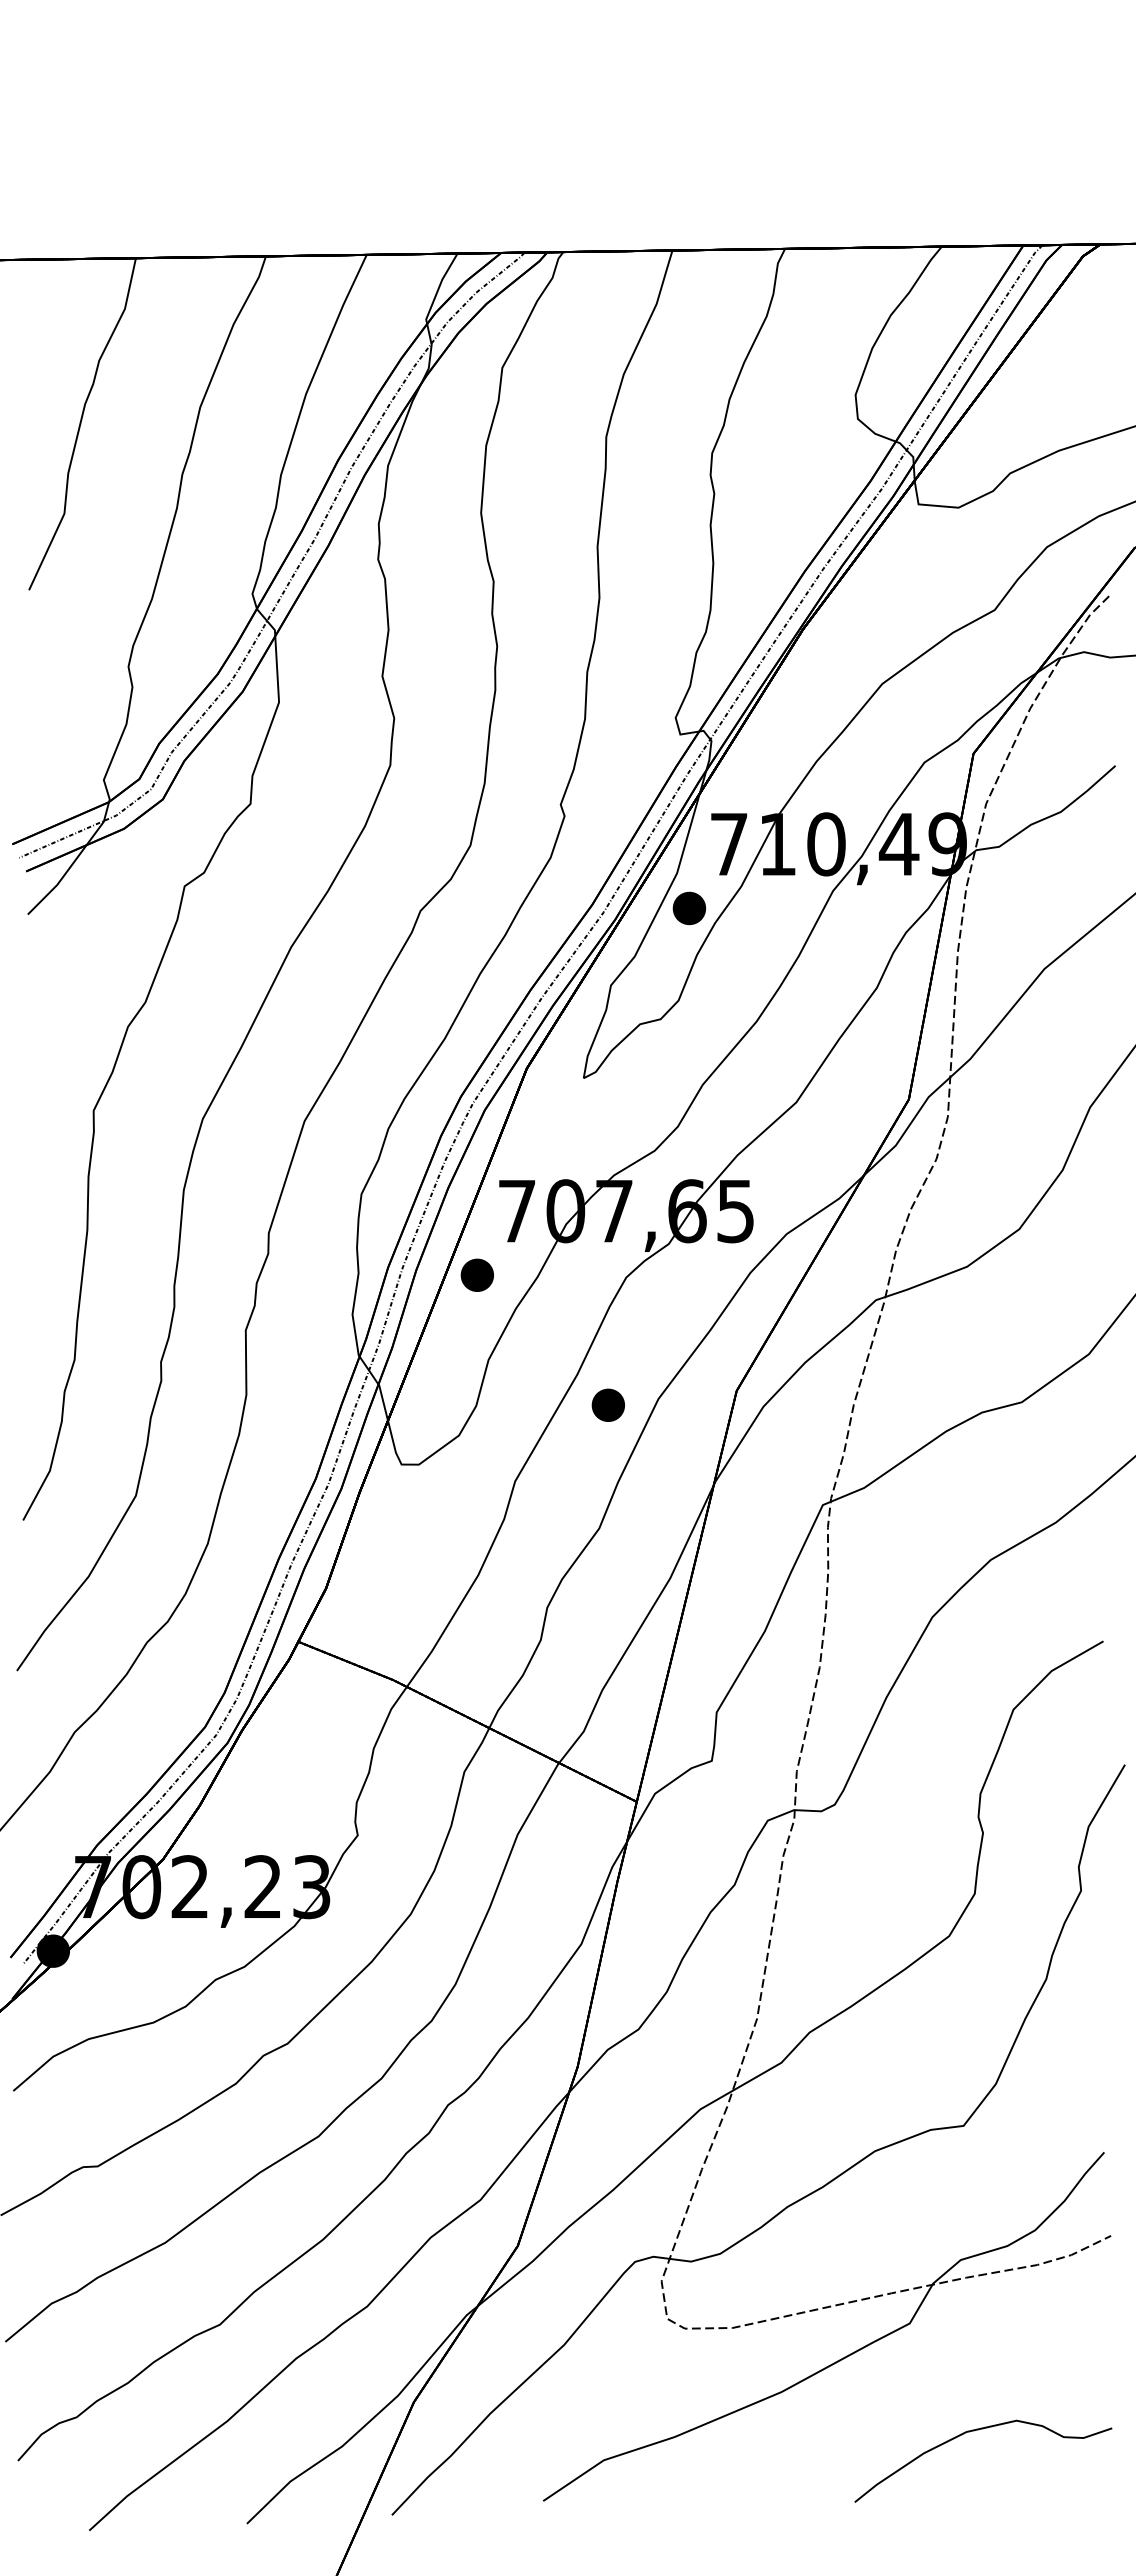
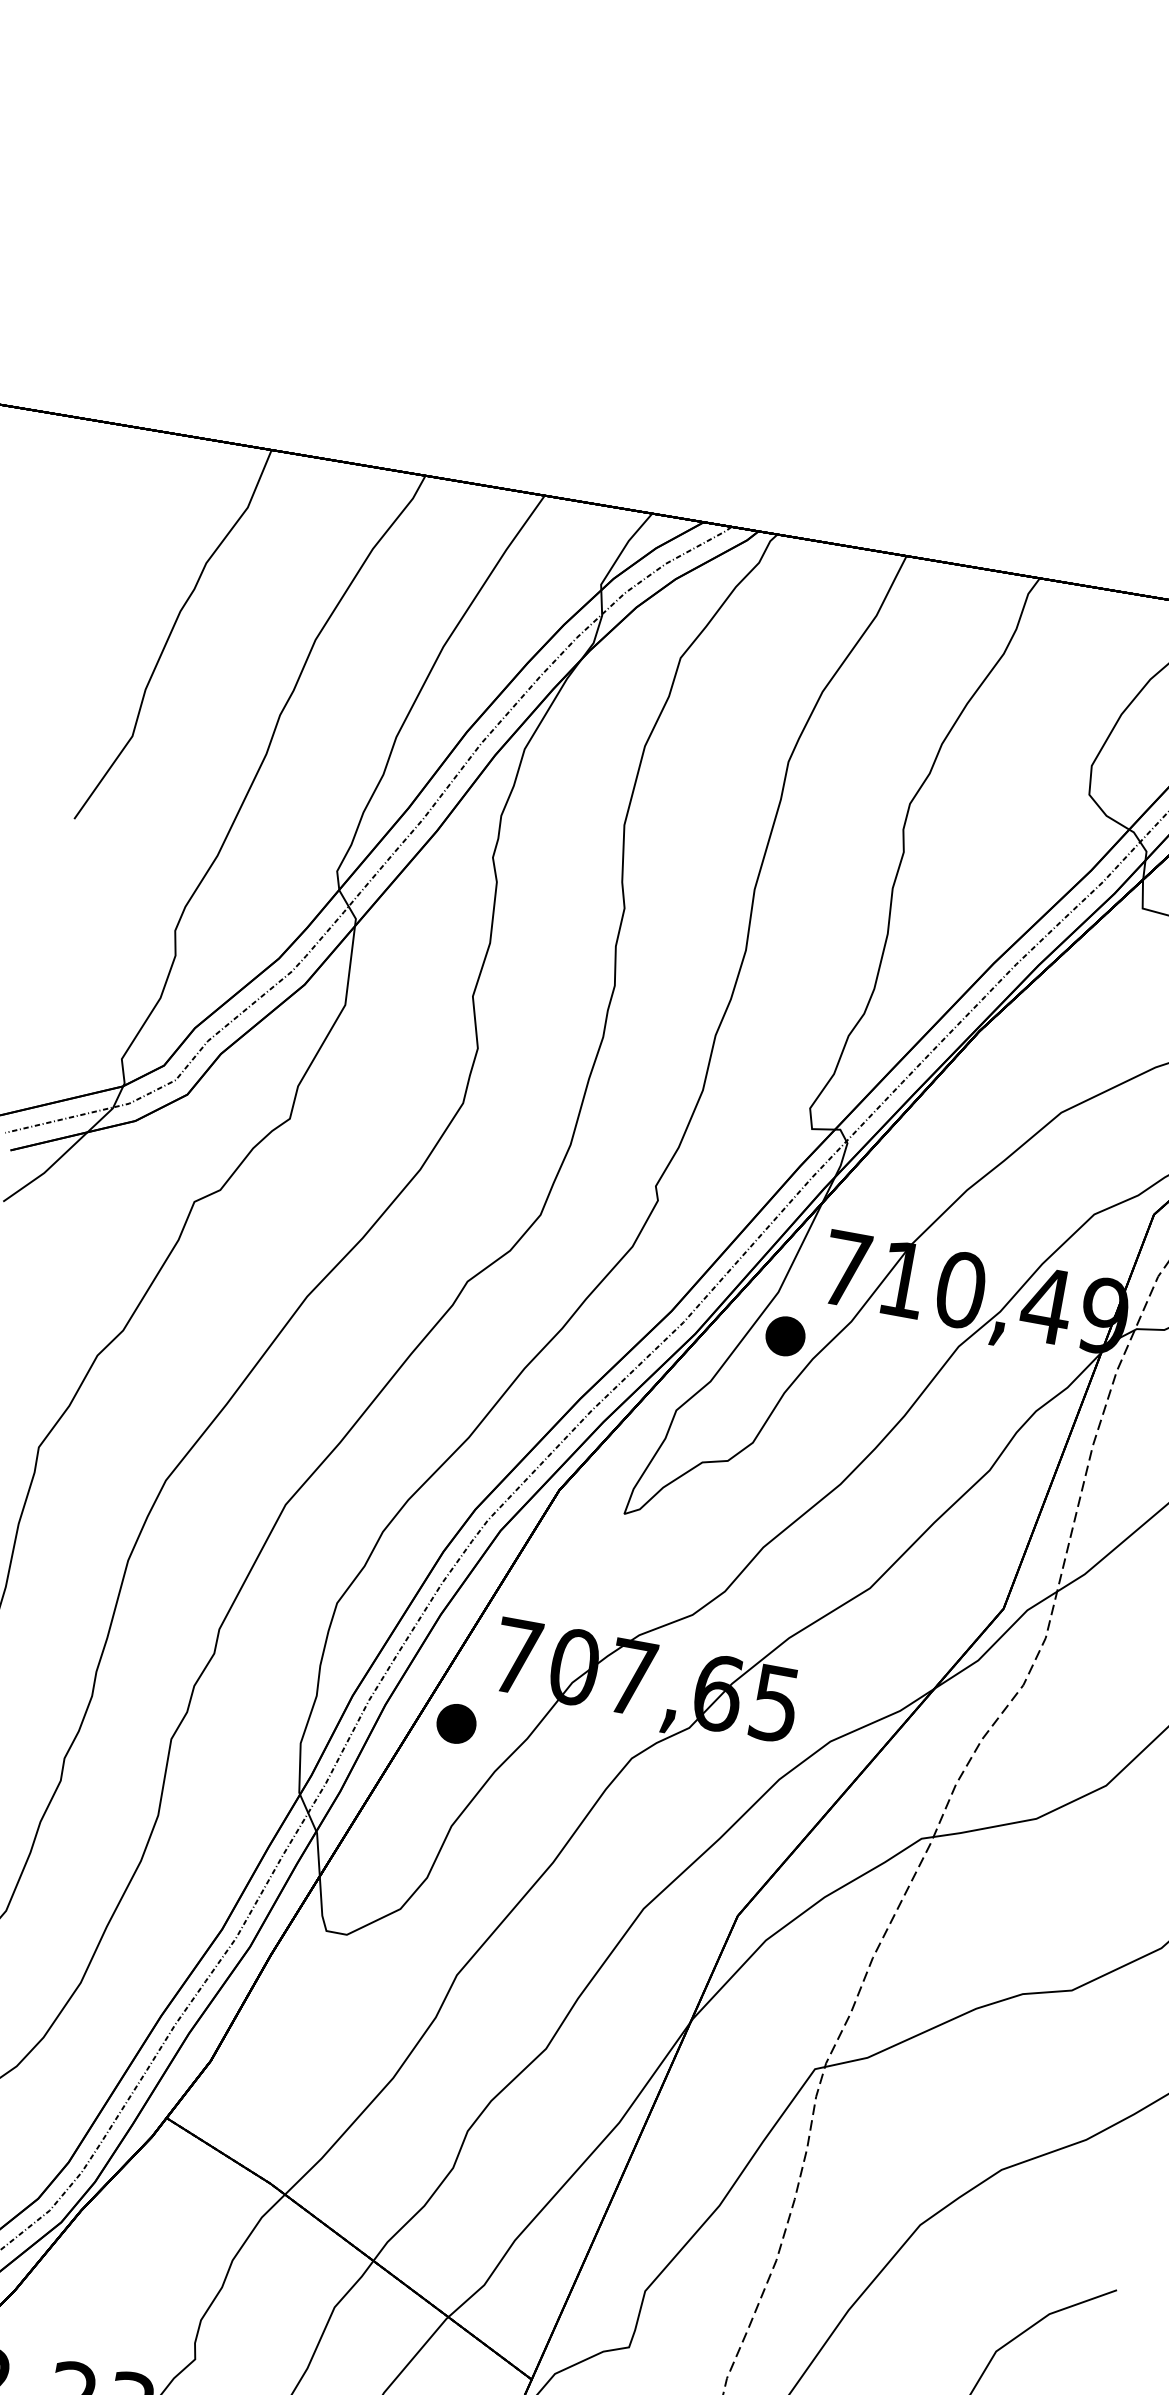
part: (607, 1404) -> (582, 1904), removed

